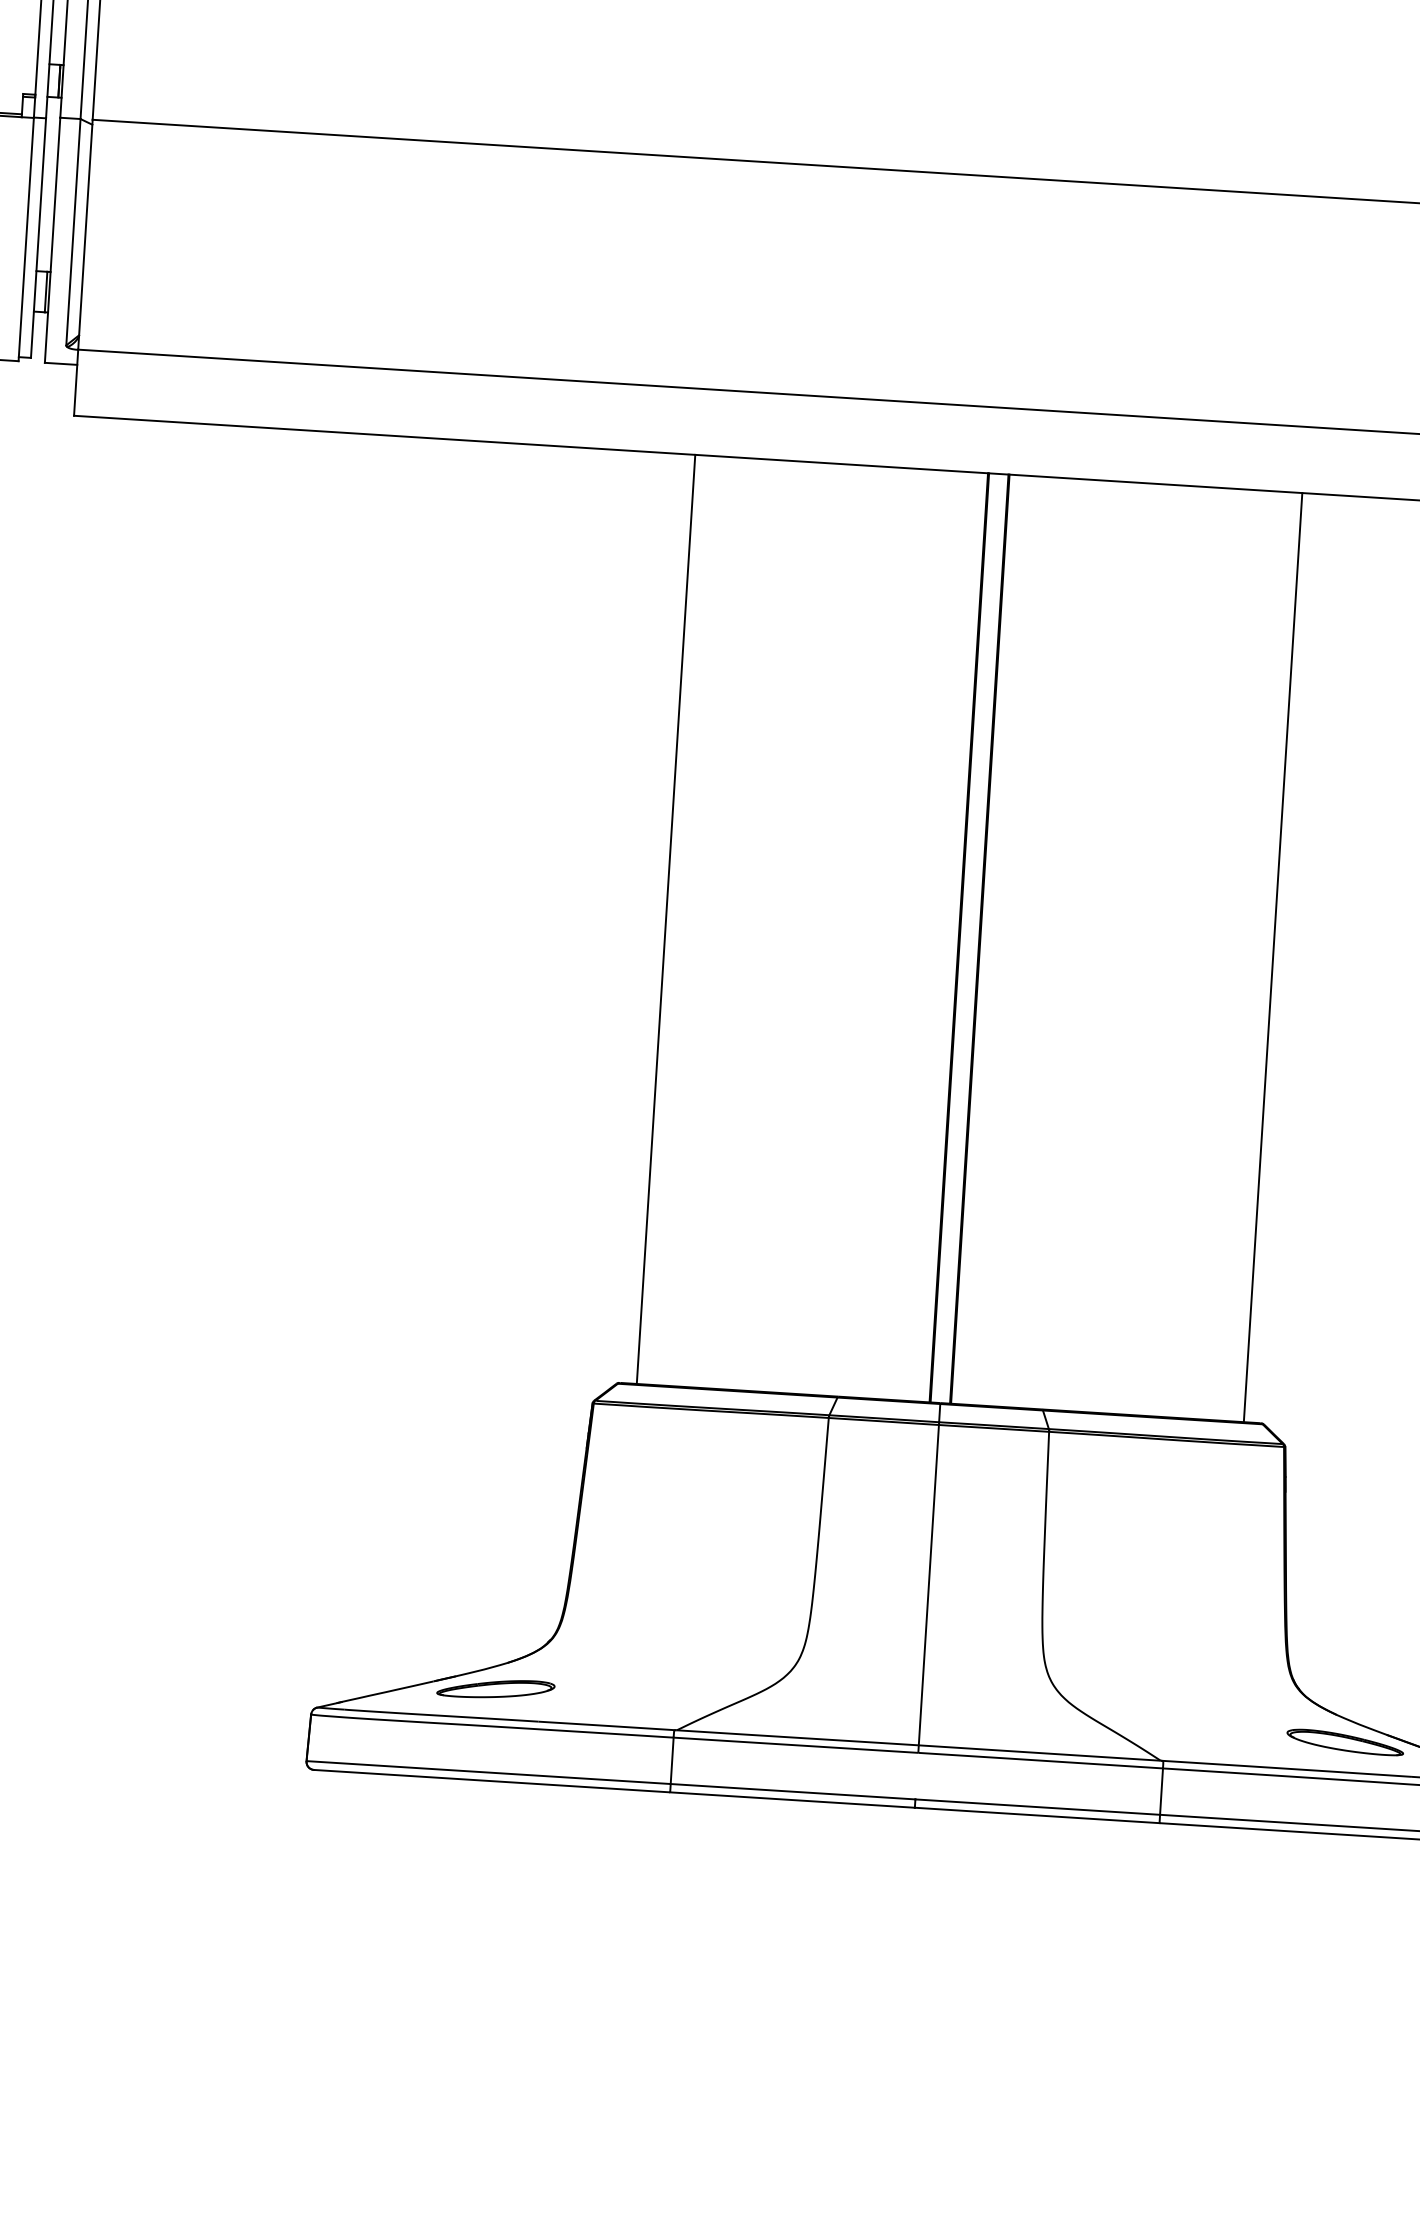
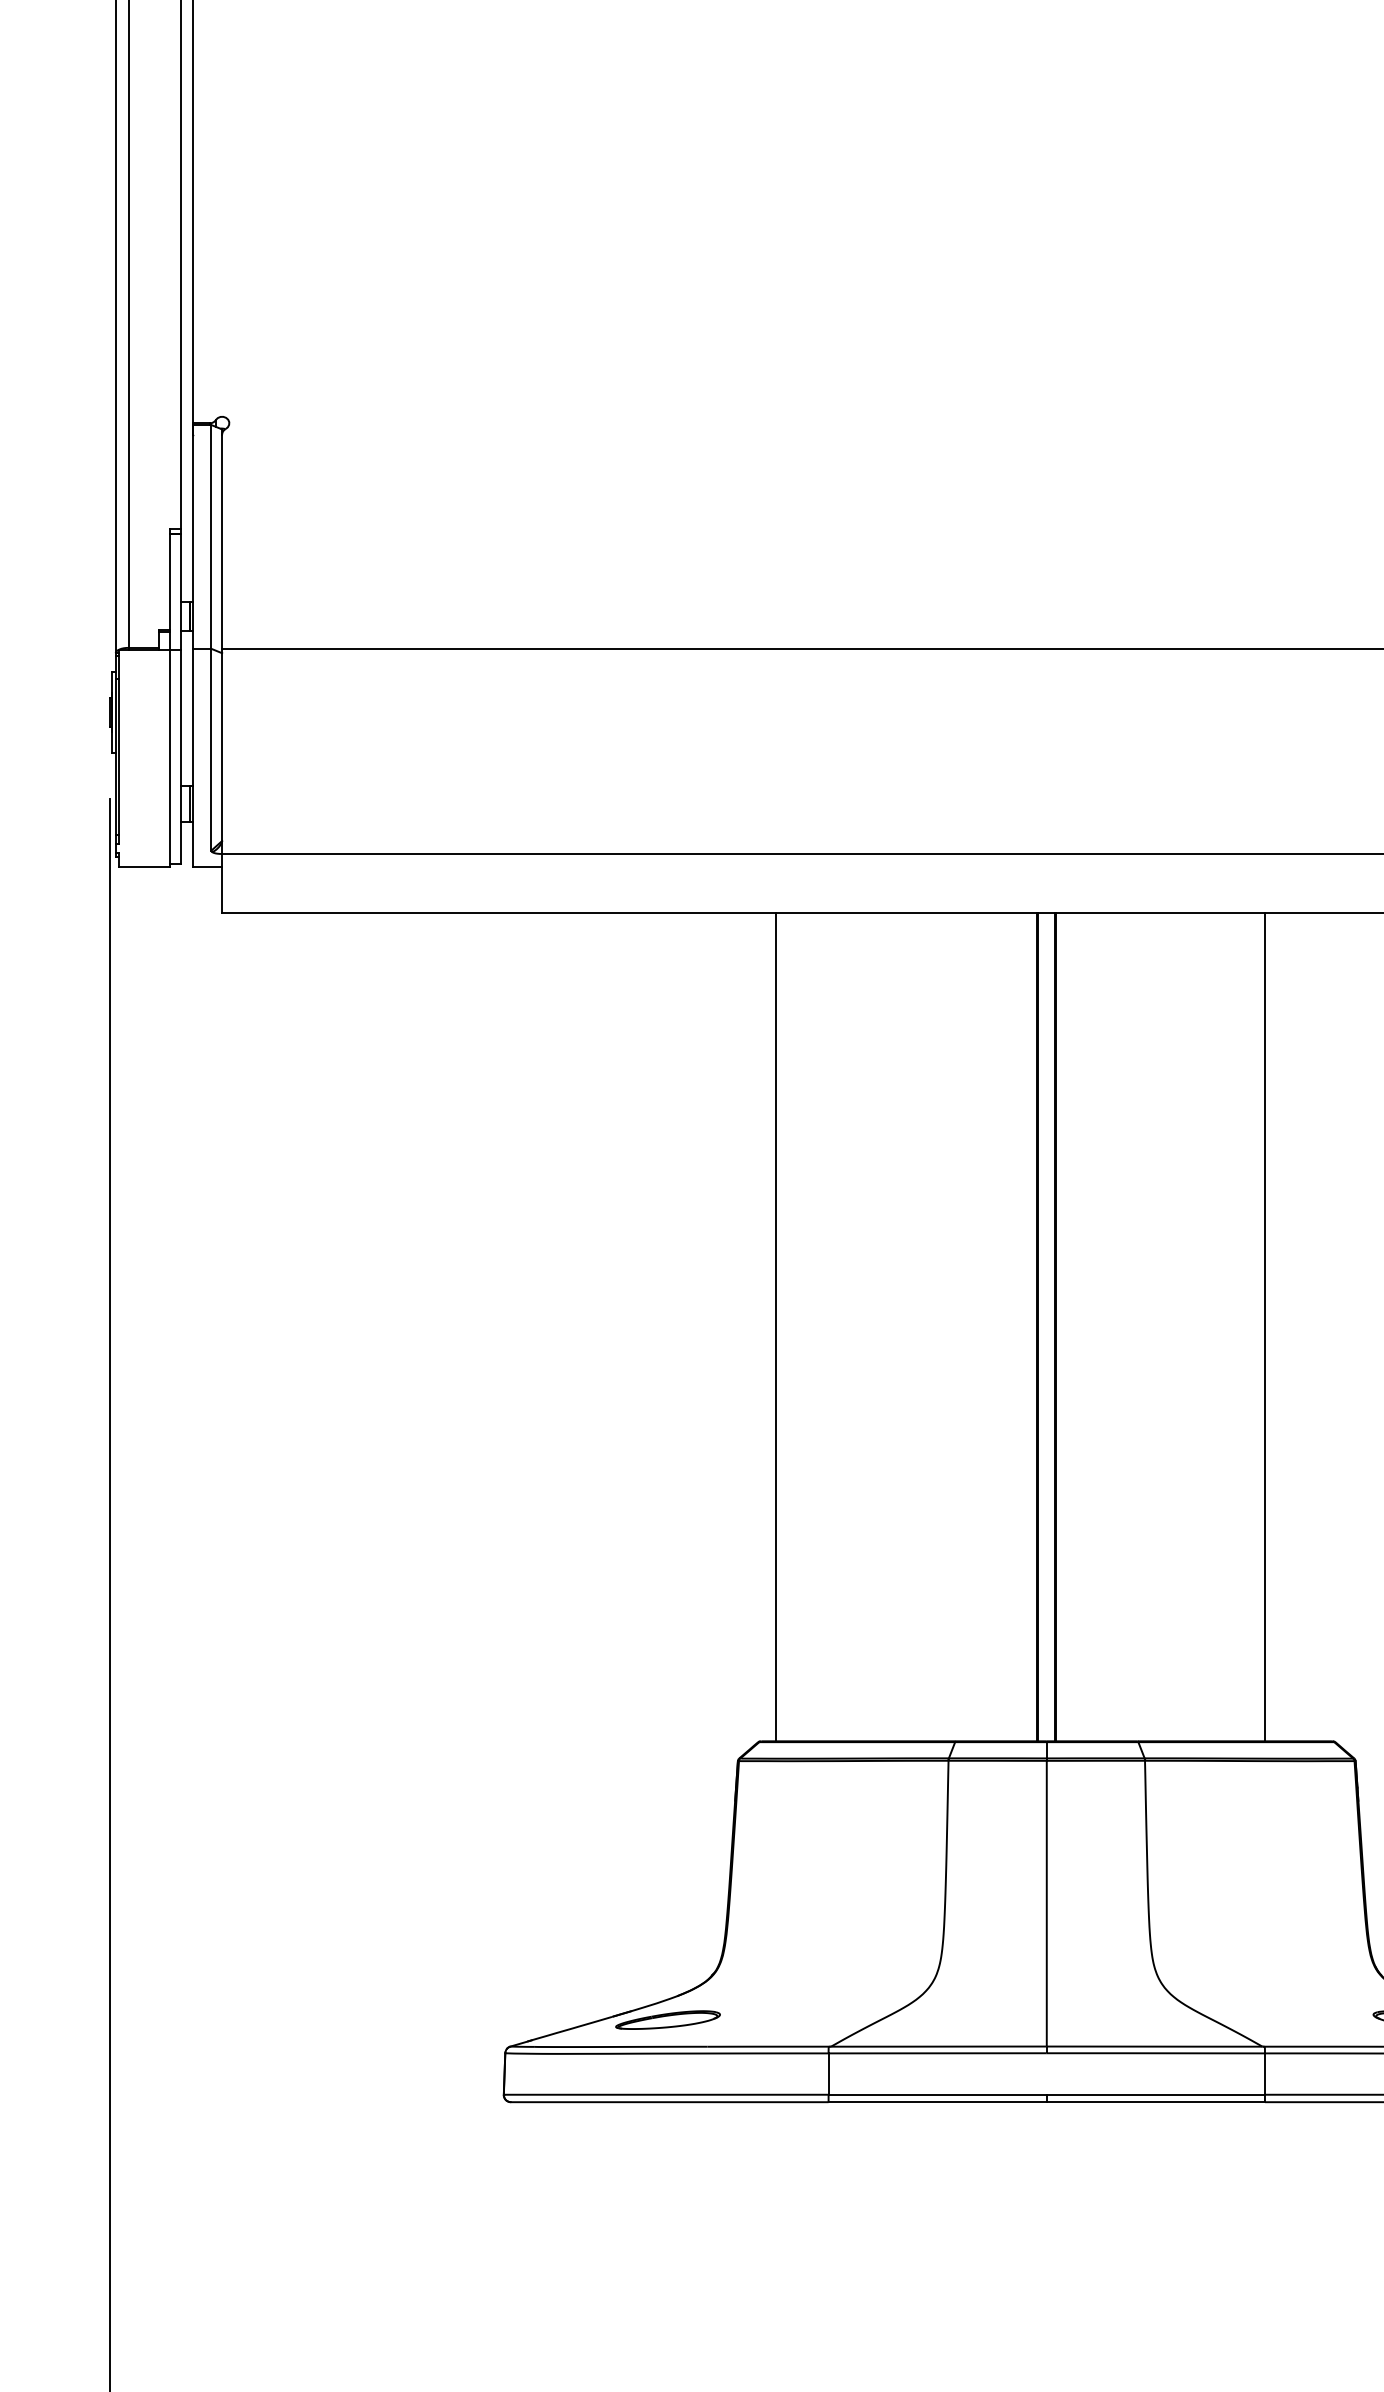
line: (1273, 957) -> (1265, 1326), moved

